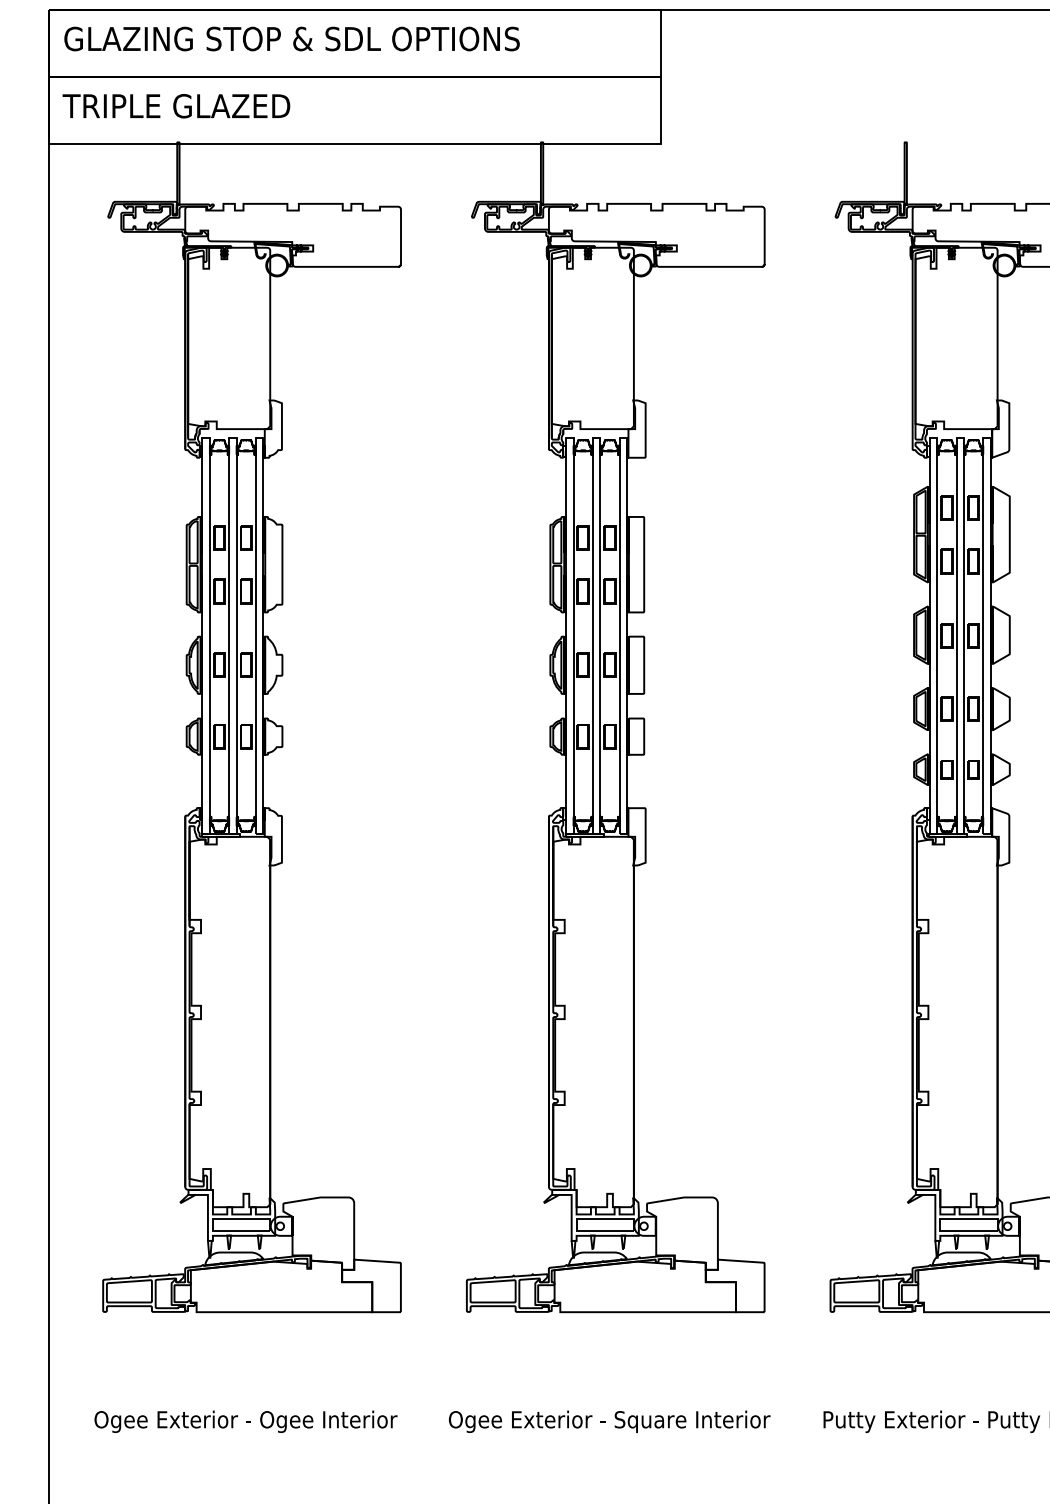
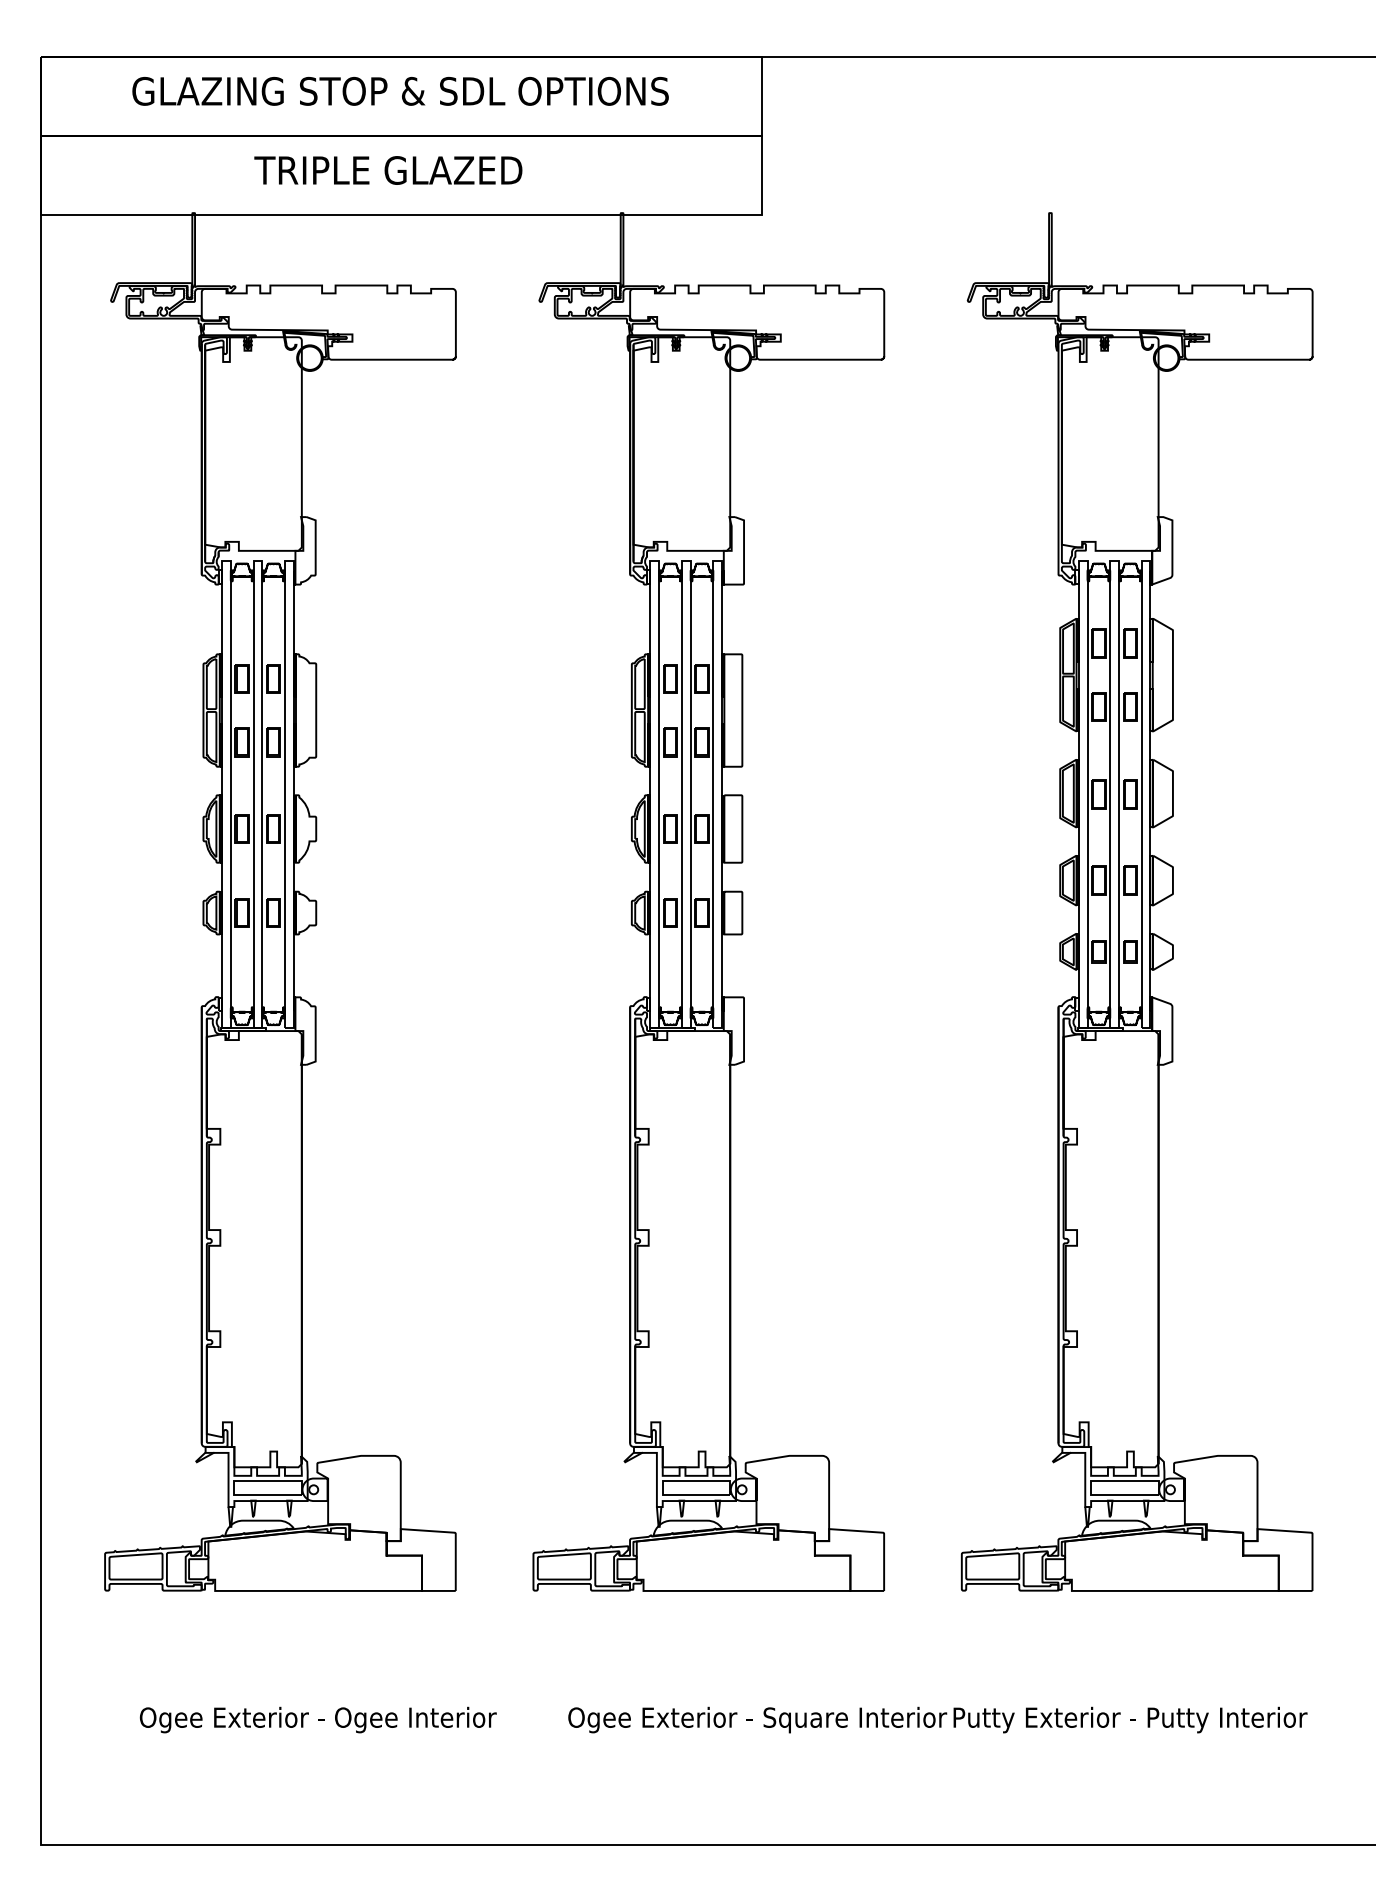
text: (292, 38) -> (400, 90), moved
text: (176, 106) -> (388, 170), moved
text: (245, 1421) -> (317, 1719), moved
text: (609, 1421) -> (757, 1719), moved

